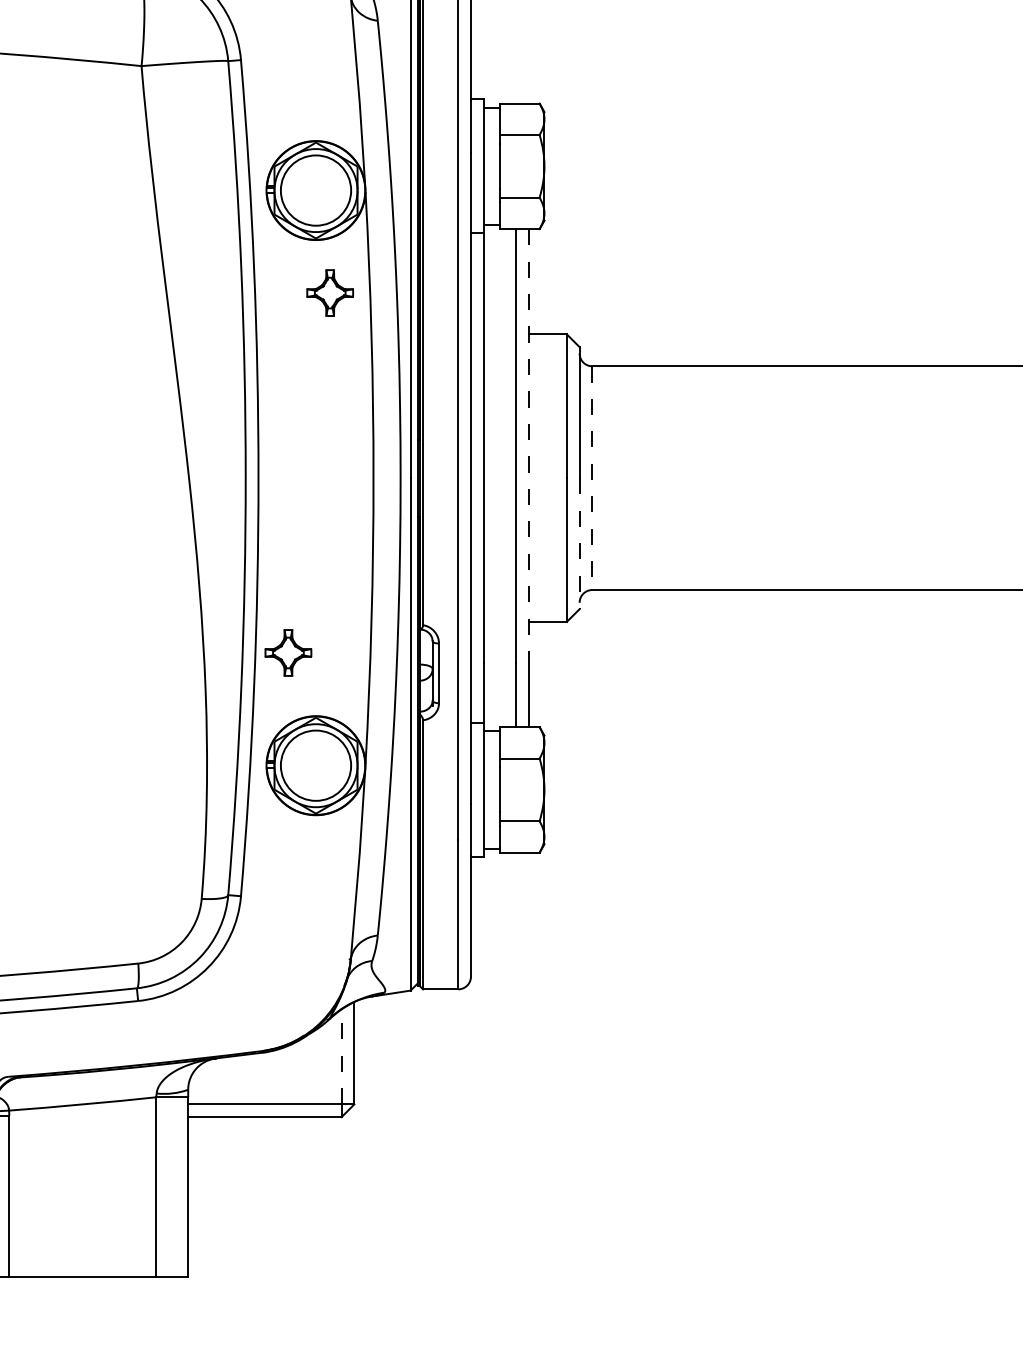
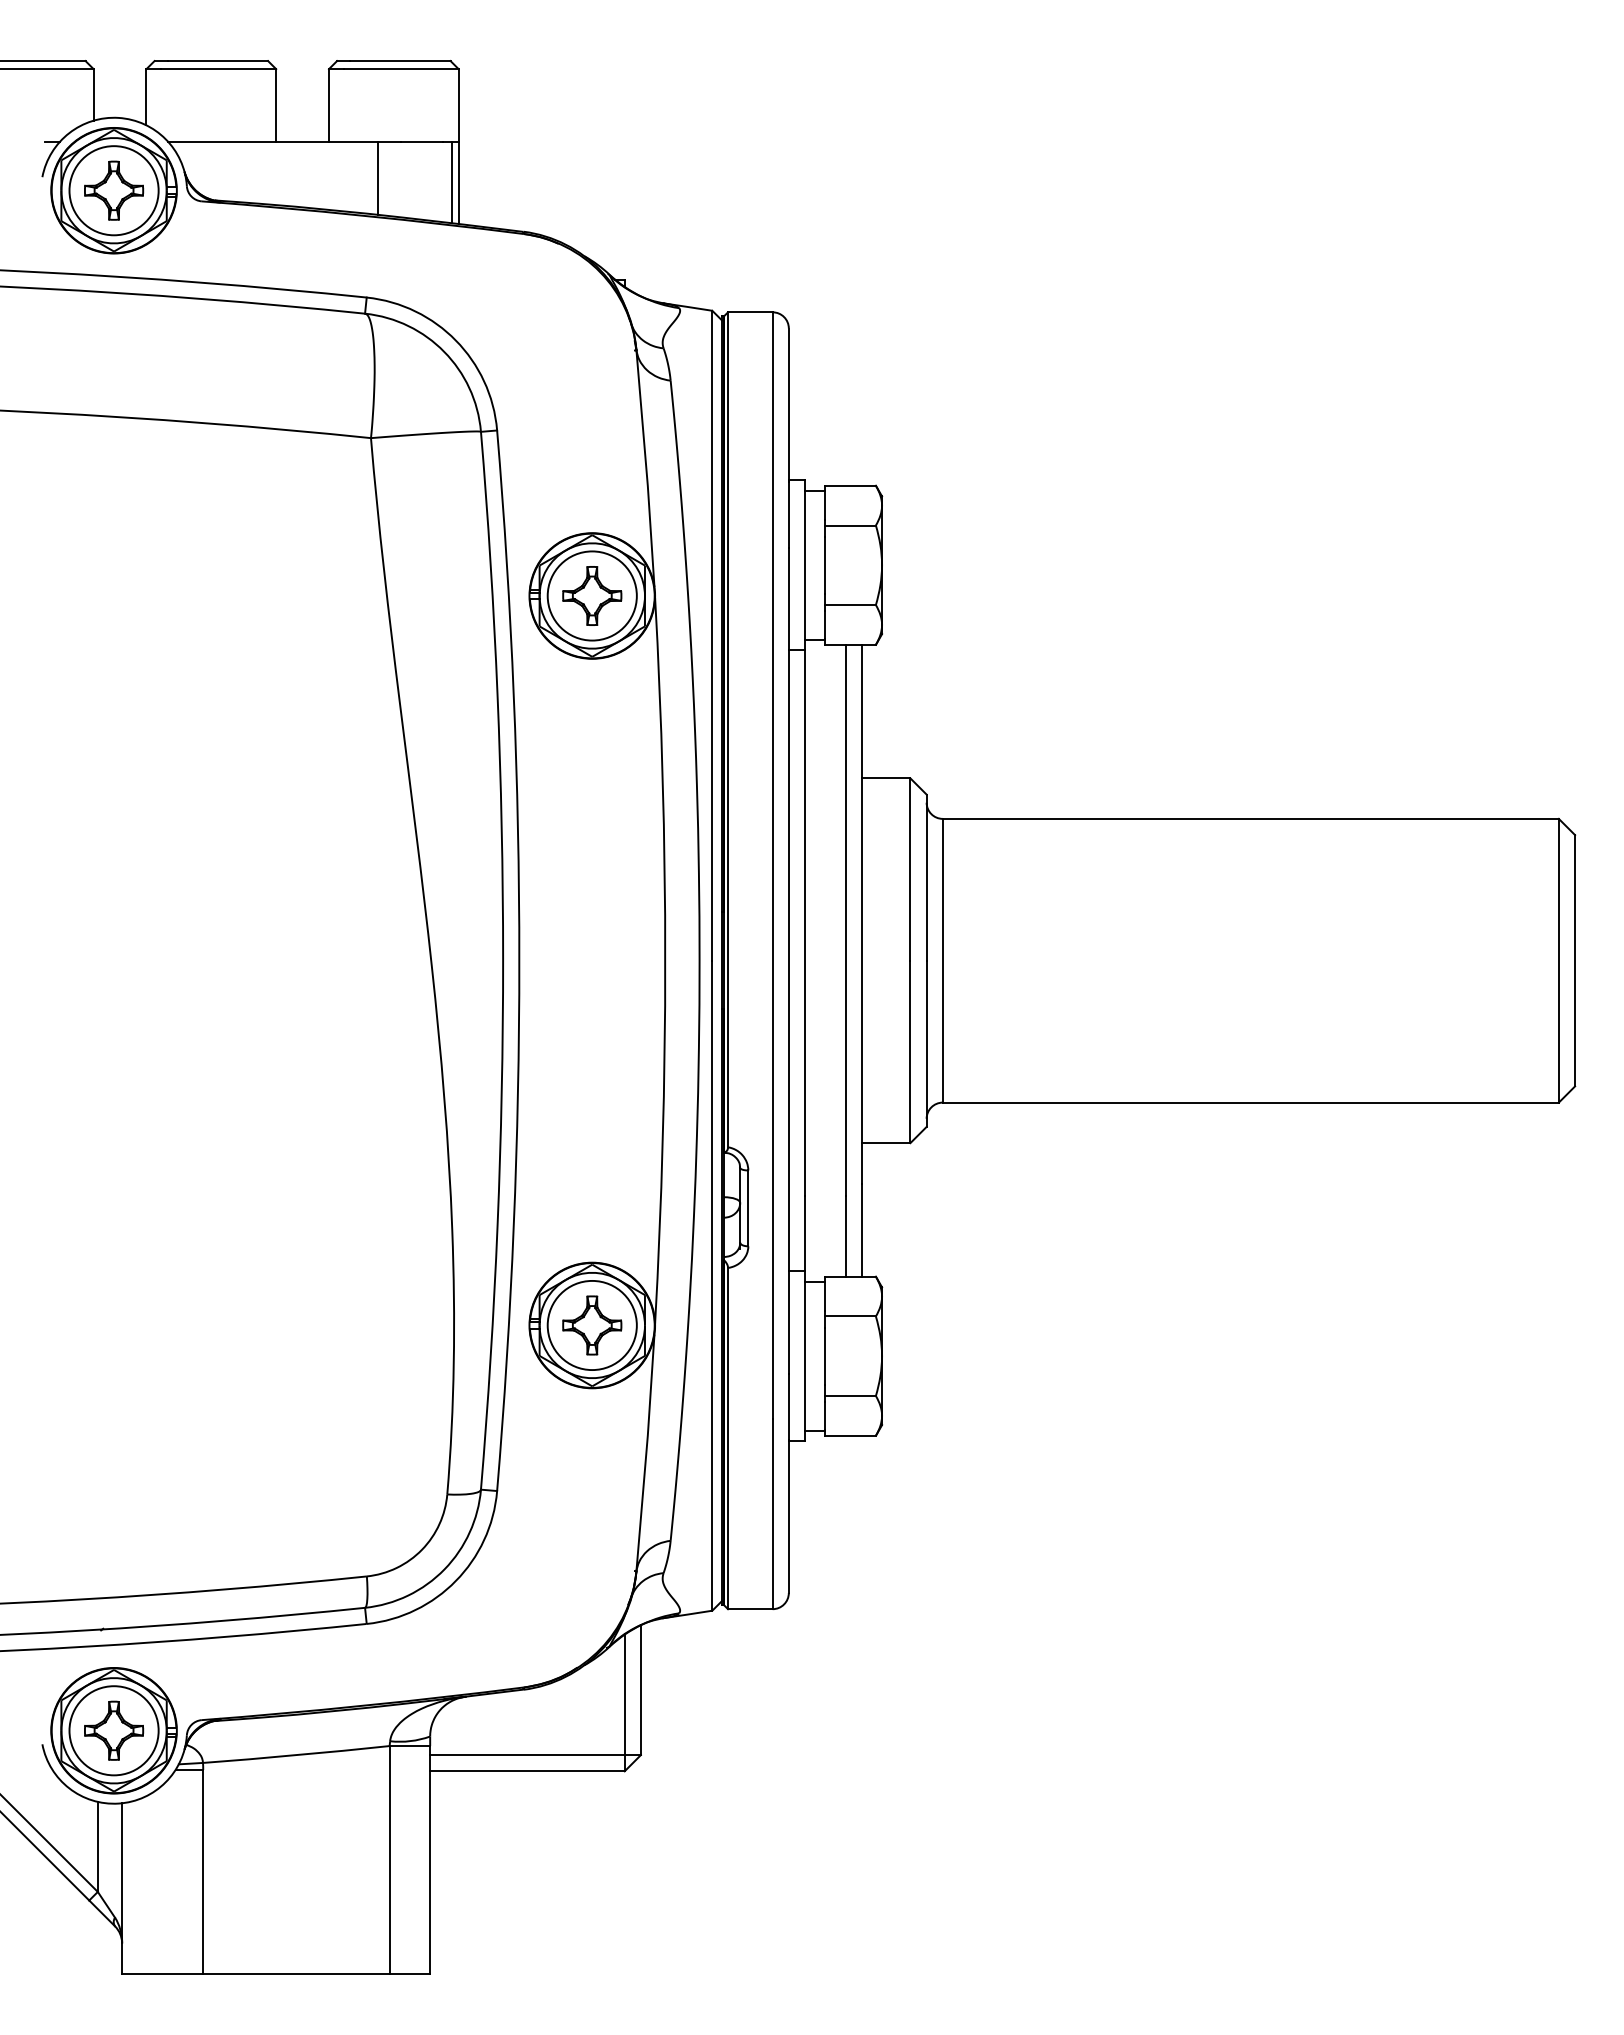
part: (330, 292) -> (592, 595), moved
line: (528, 441) -> (861, 914), dashed -> solid
line: (592, 477) -> (942, 960), dashed -> solid
line: (579, 544) -> (926, 1044), dashed -> solid
part: (288, 652) -> (592, 1325), moved
line: (341, 1056) -> (624, 1694), dashed -> solid

